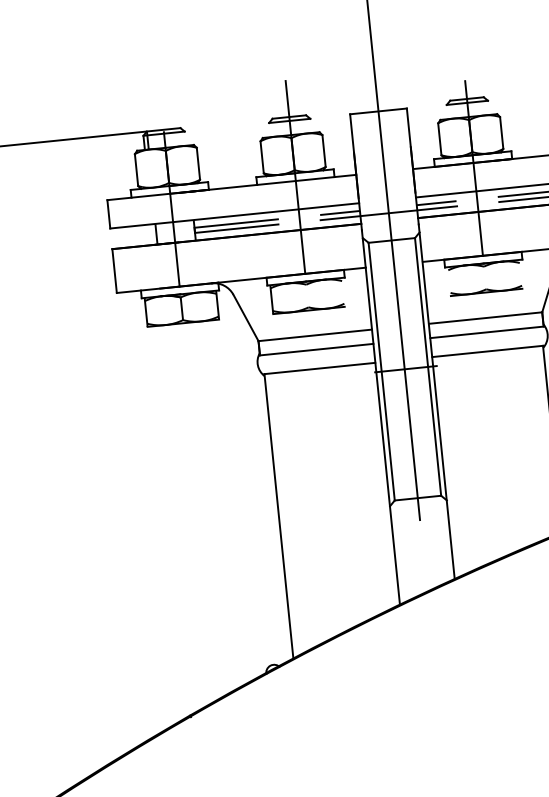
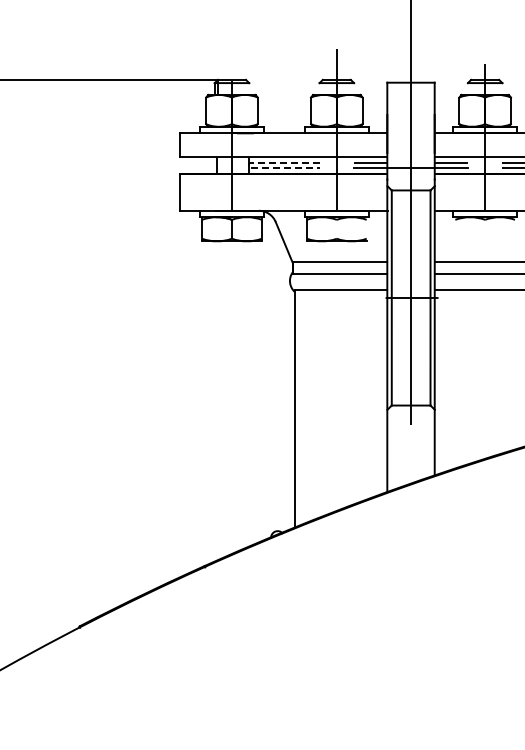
line: (195, 230) -> (249, 165), solid -> dashed
line: (485, 291) -> (484, 240), removed

